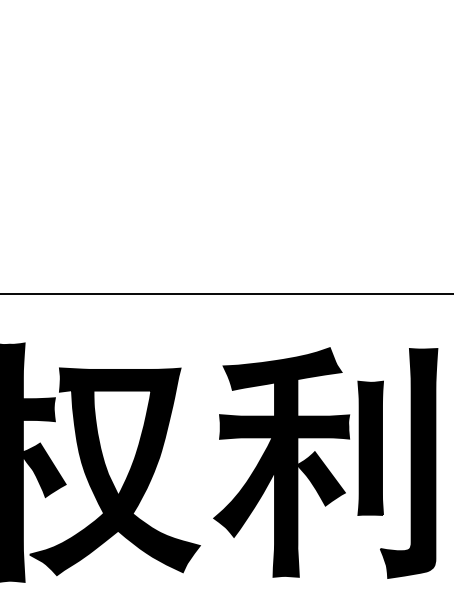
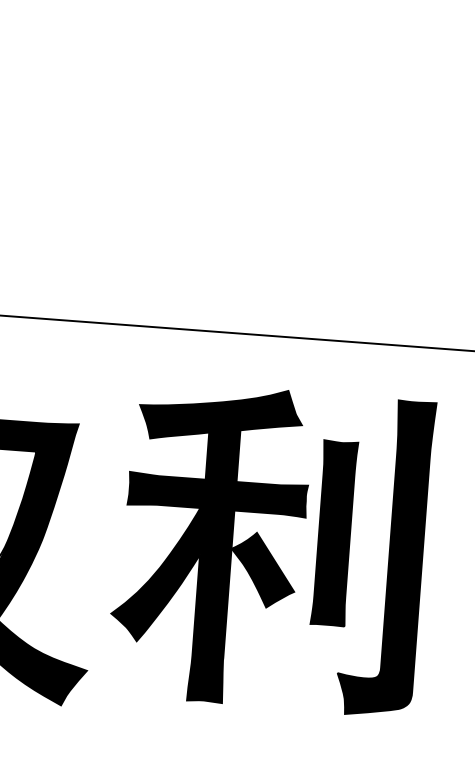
part: (325, 462) -> (270, 548), moved

